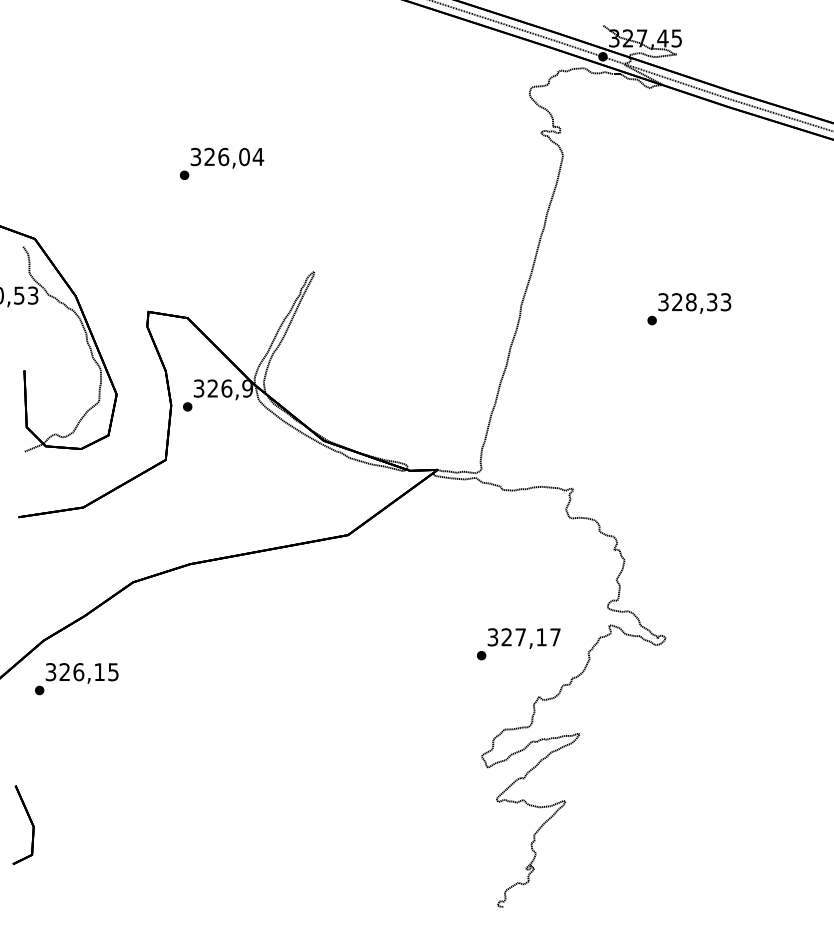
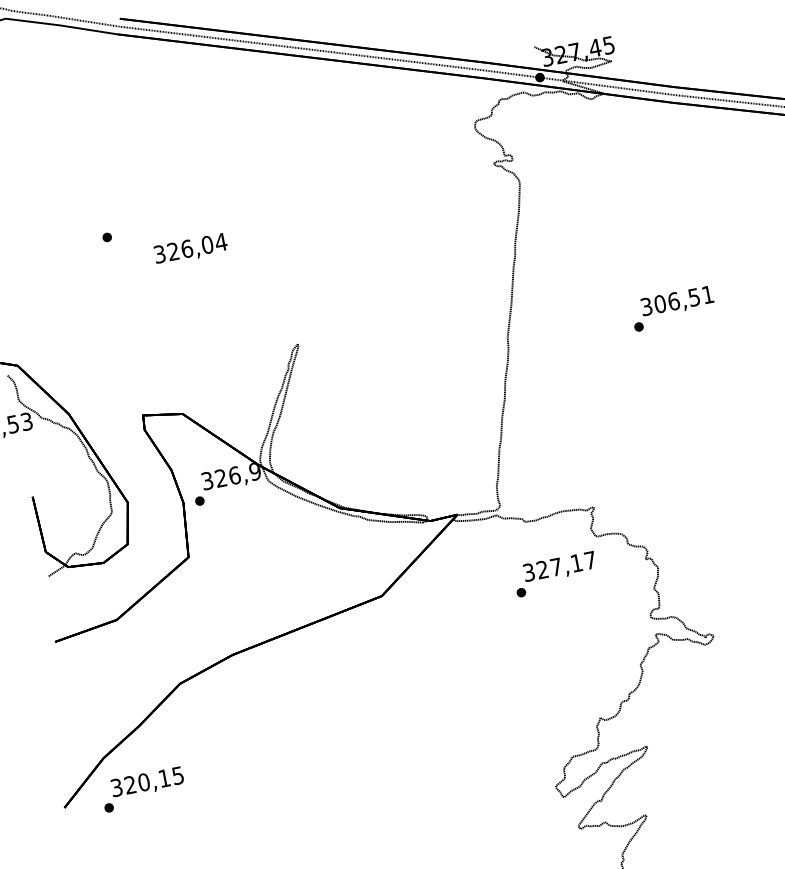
part: (184, 174) -> (107, 236), moved
text: (701, 302) -> (683, 299), 328,33 -> 306,51
text: (518, 644) -> (555, 574), moved
text: (78, 671) -> (143, 781), 326,15 -> 320,15

